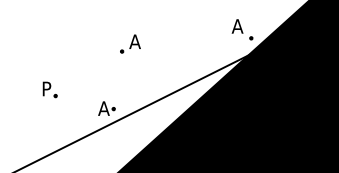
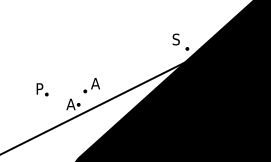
text: (237, 26) -> (176, 39), A -> S
part: (129, 44) -> (91, 85), moved
part: (50, 89) -> (42, 89), moved

